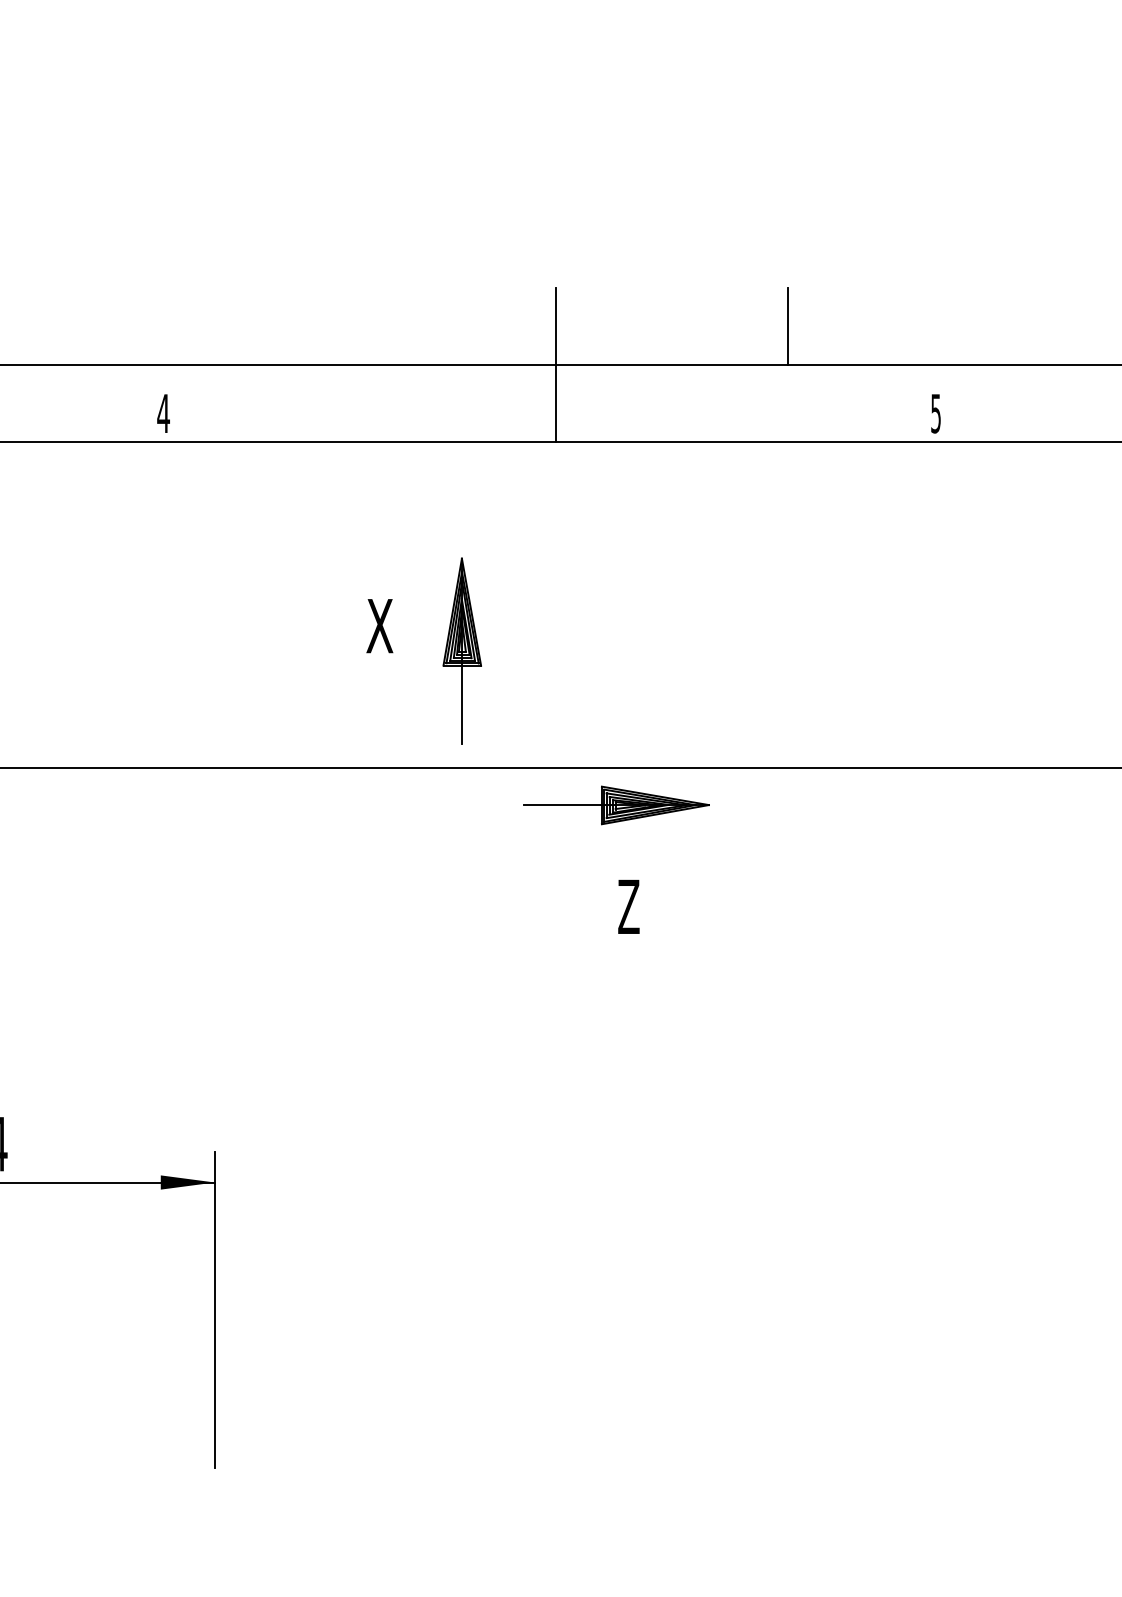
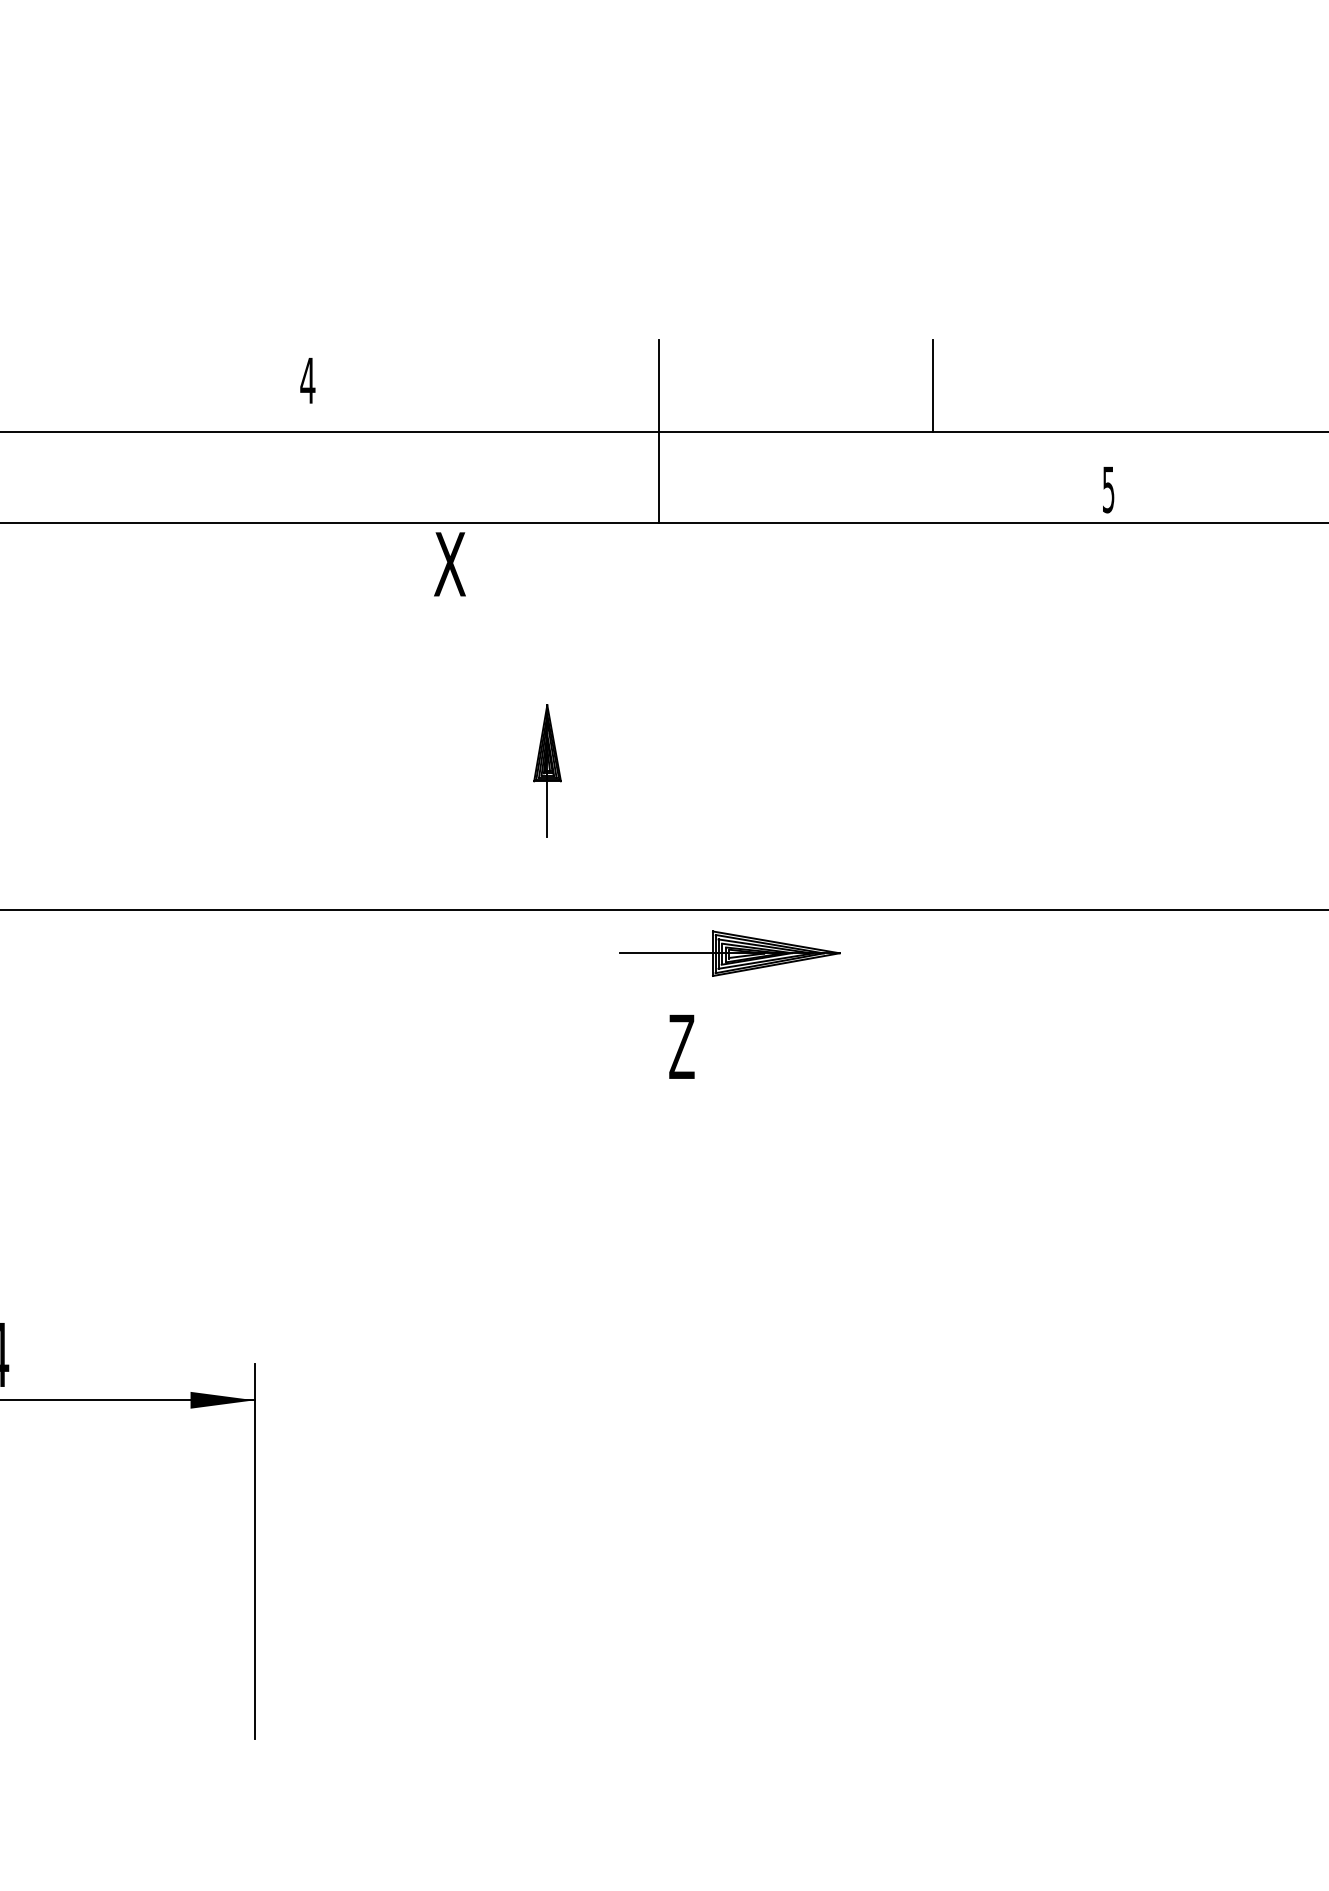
text: (163, 413) -> (307, 380), moved
text: (379, 626) -> (449, 564), moved
part: (462, 650) -> (547, 770), size x0.6
text: (628, 906) -> (681, 1046), moved

